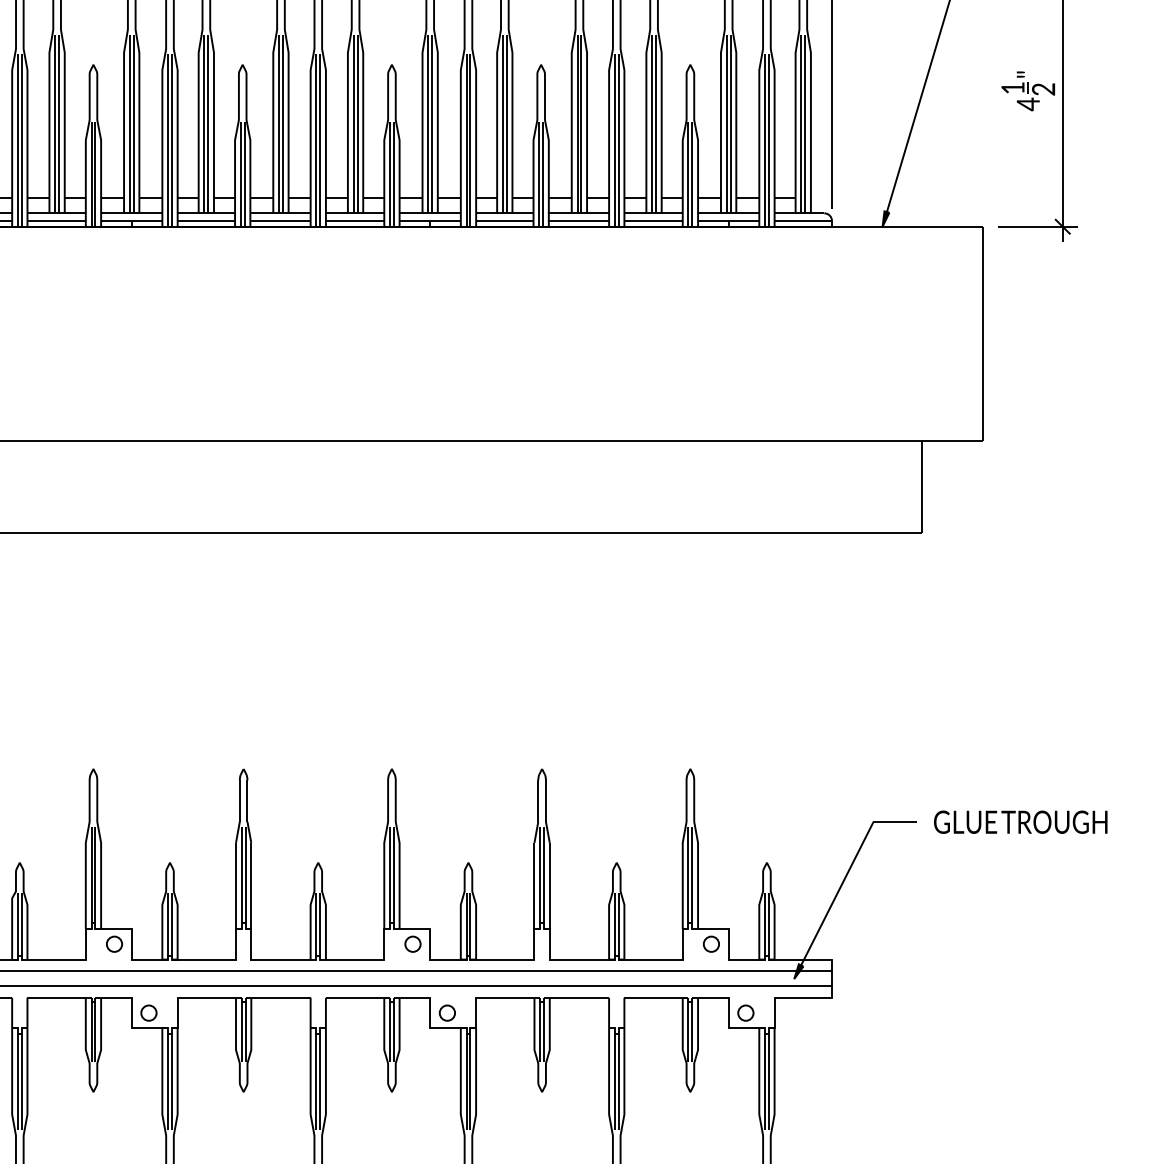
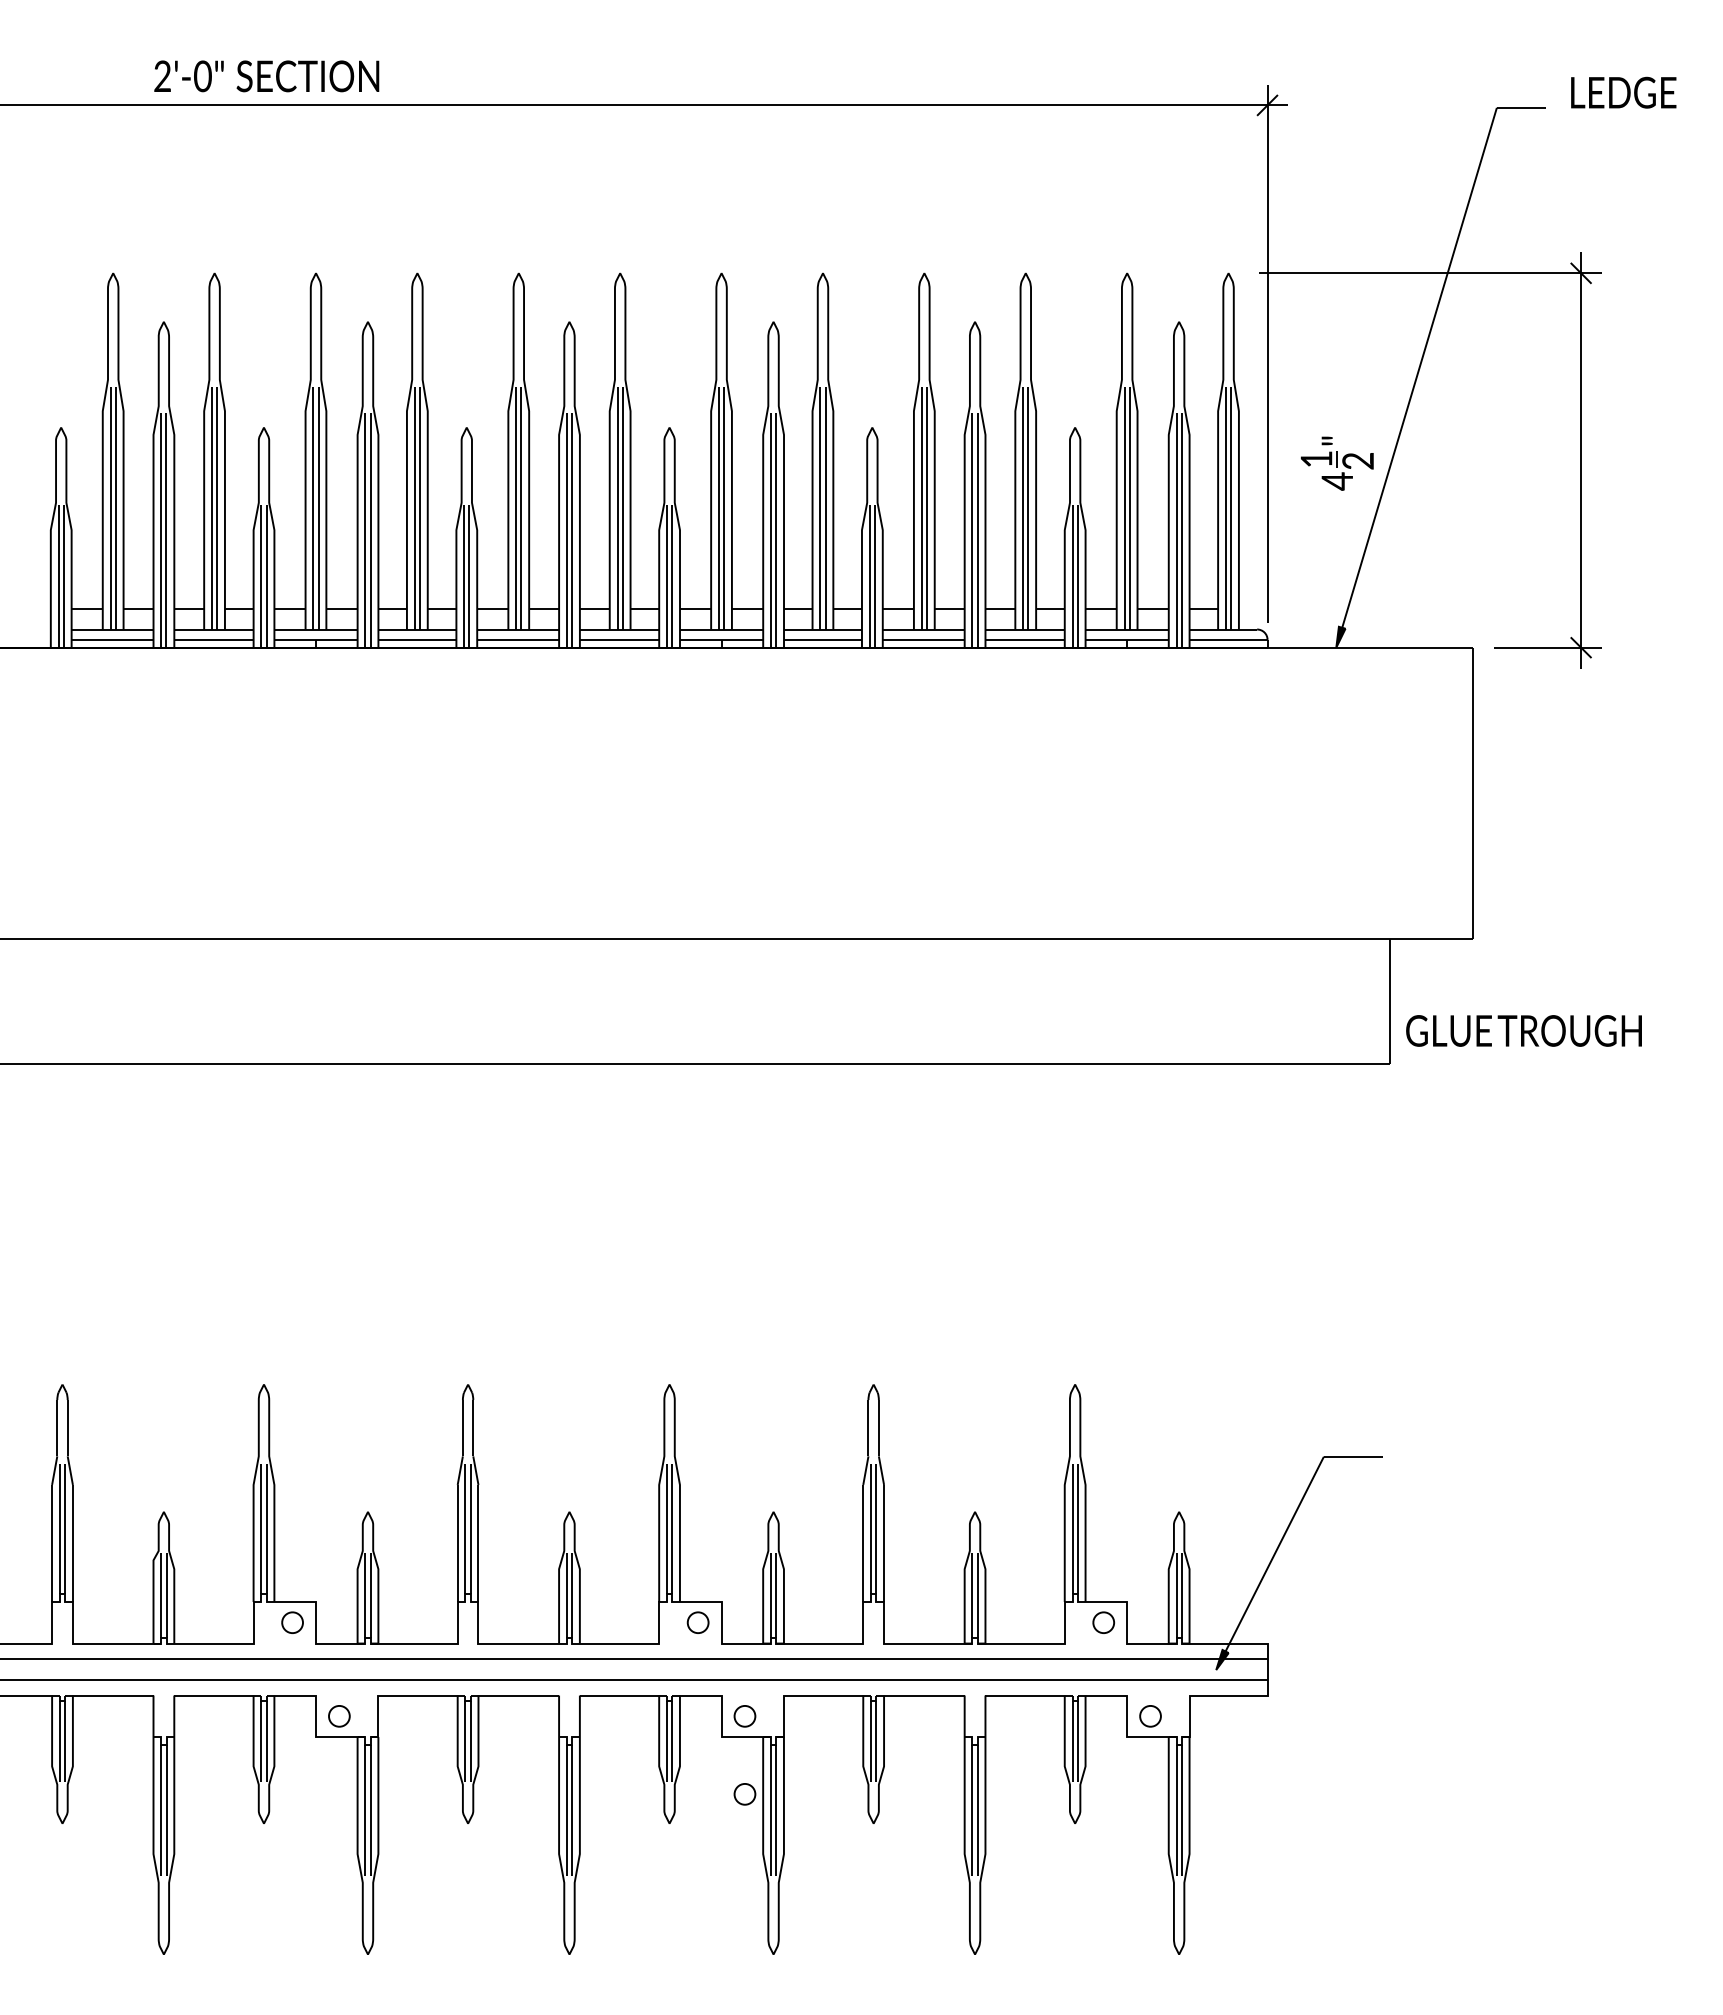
part: (1028, 91) -> (1337, 463), moved
text: (1020, 821) -> (1523, 1030), moved
part: (447, 1070) -> (744, 1794), added

